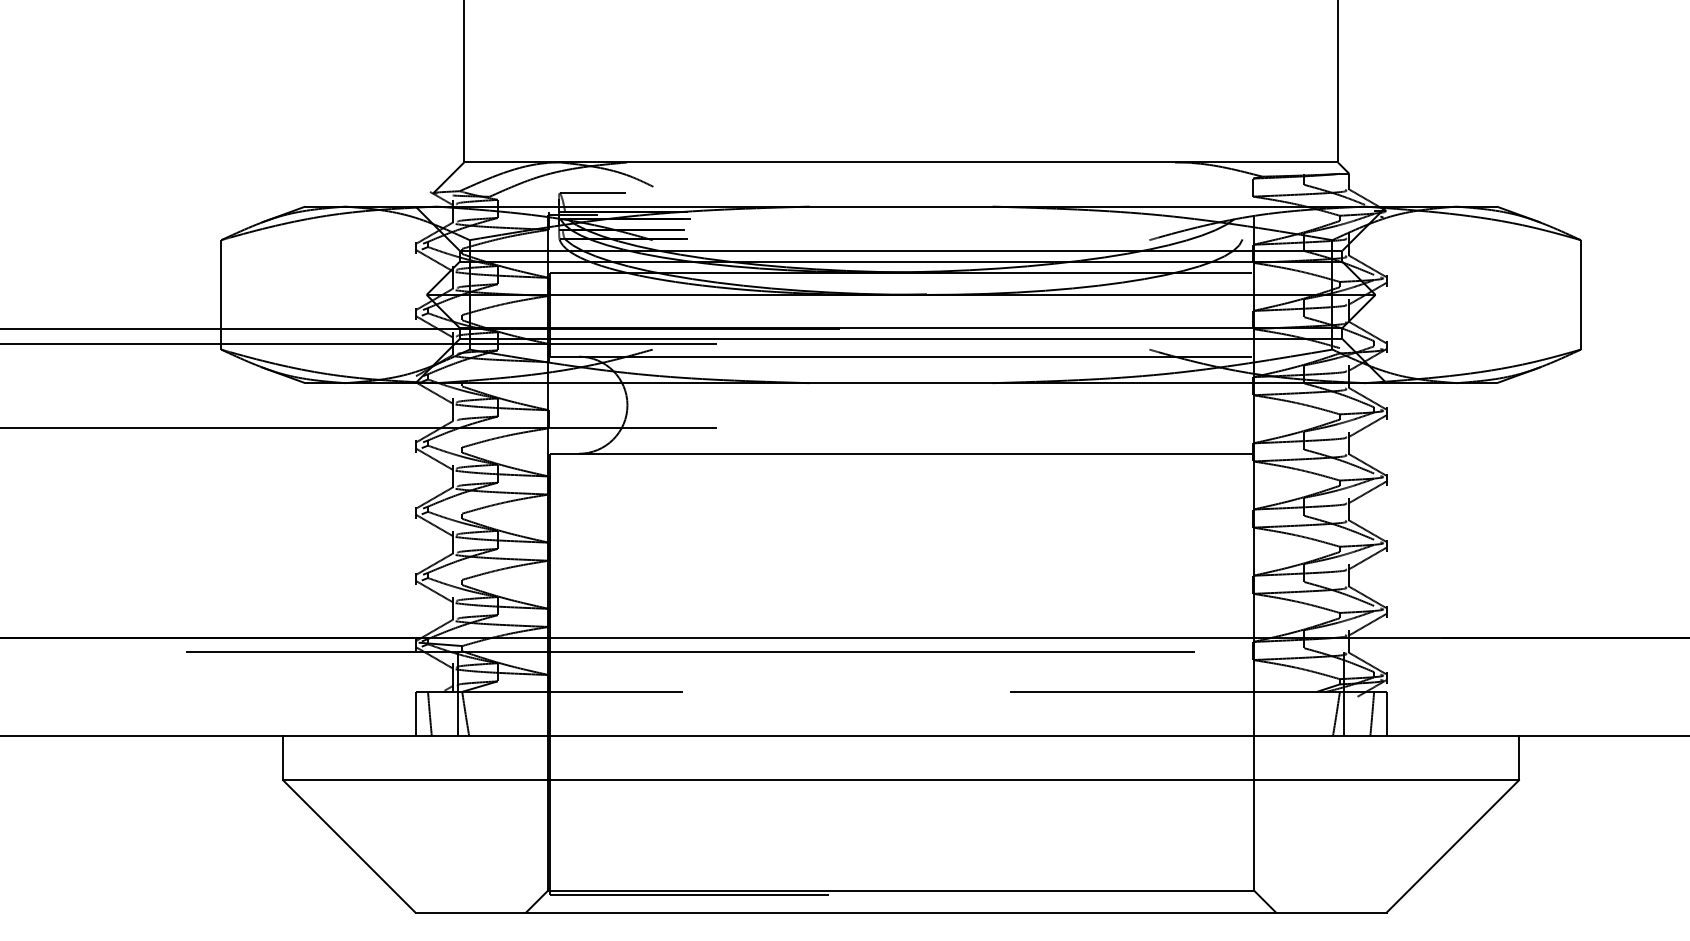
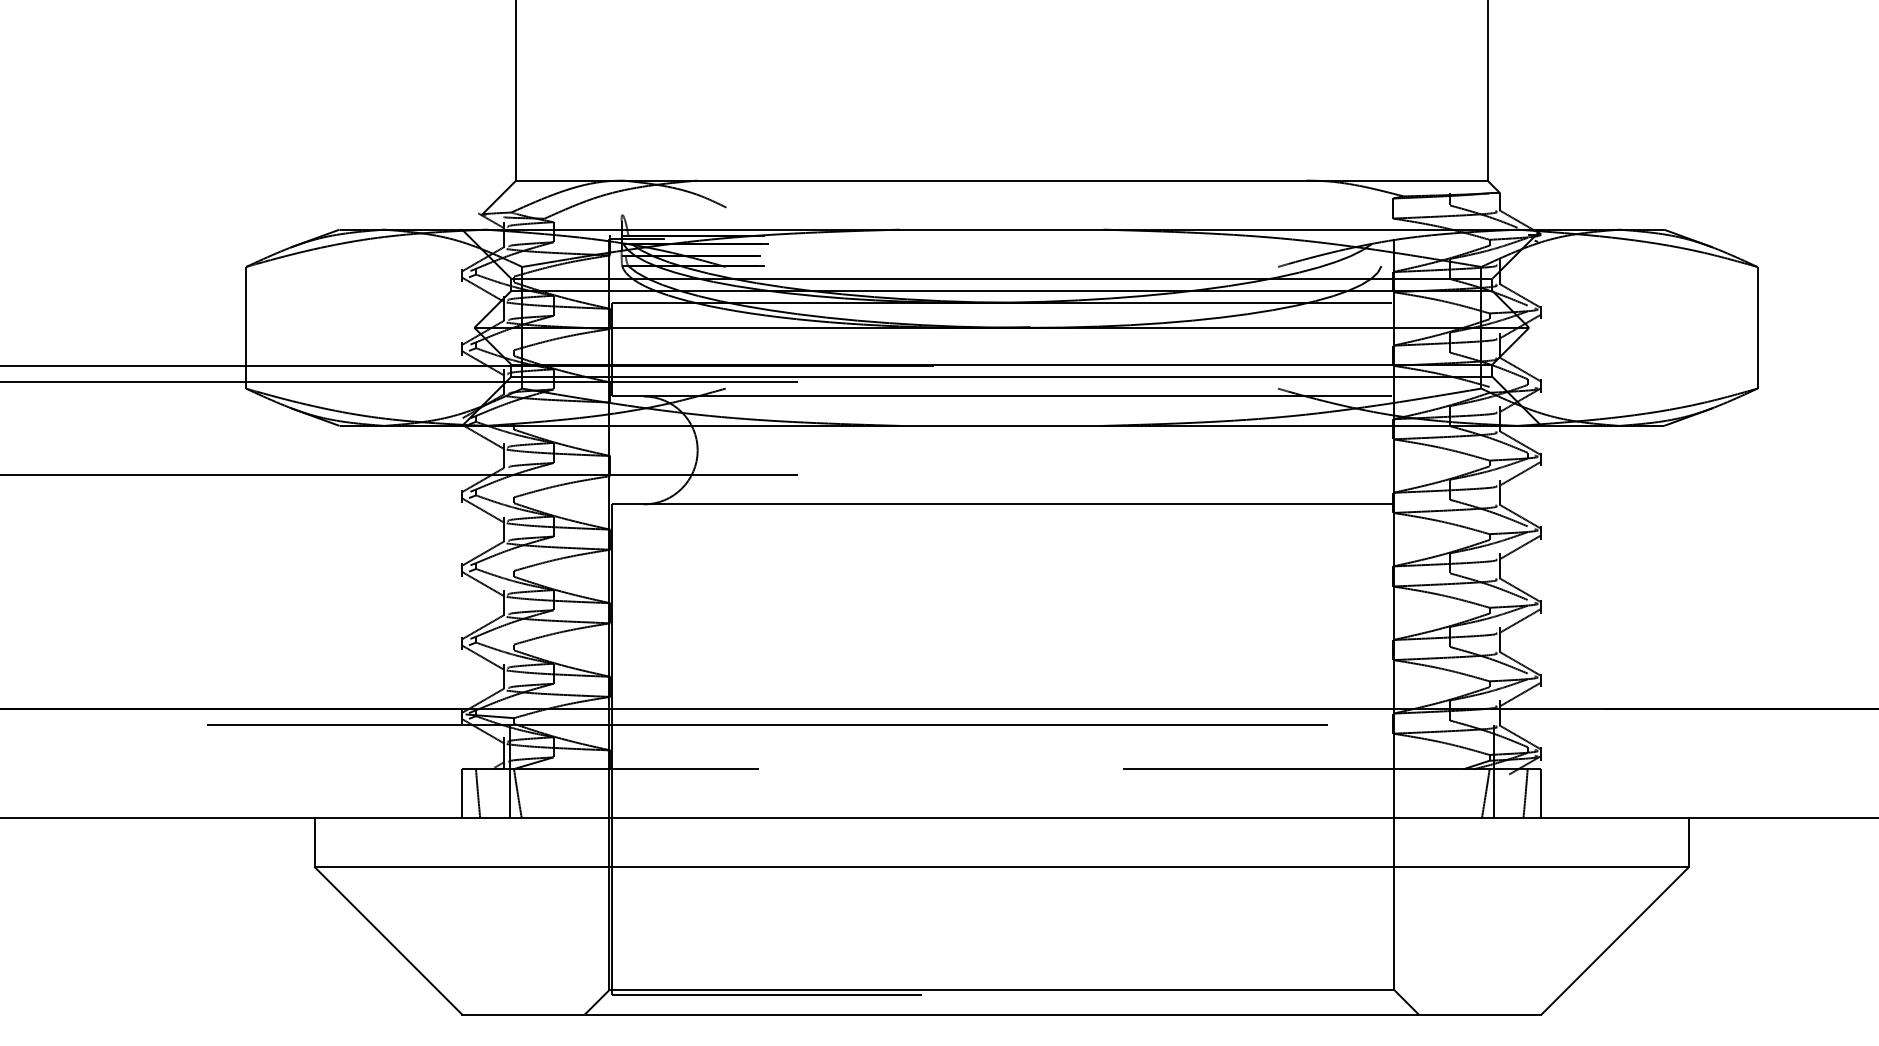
line: (593, 192) -> (659, 214), removed

